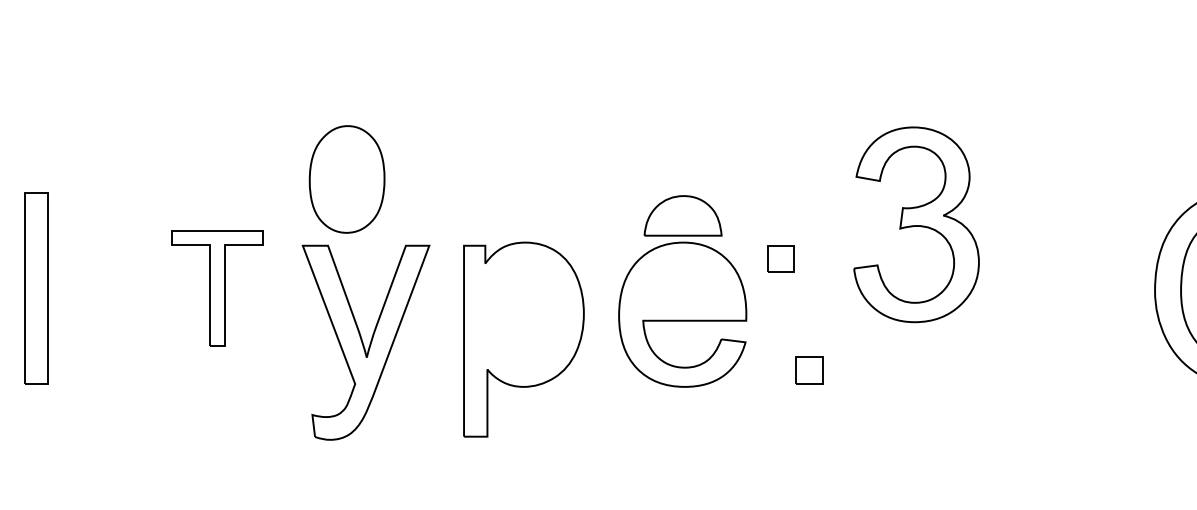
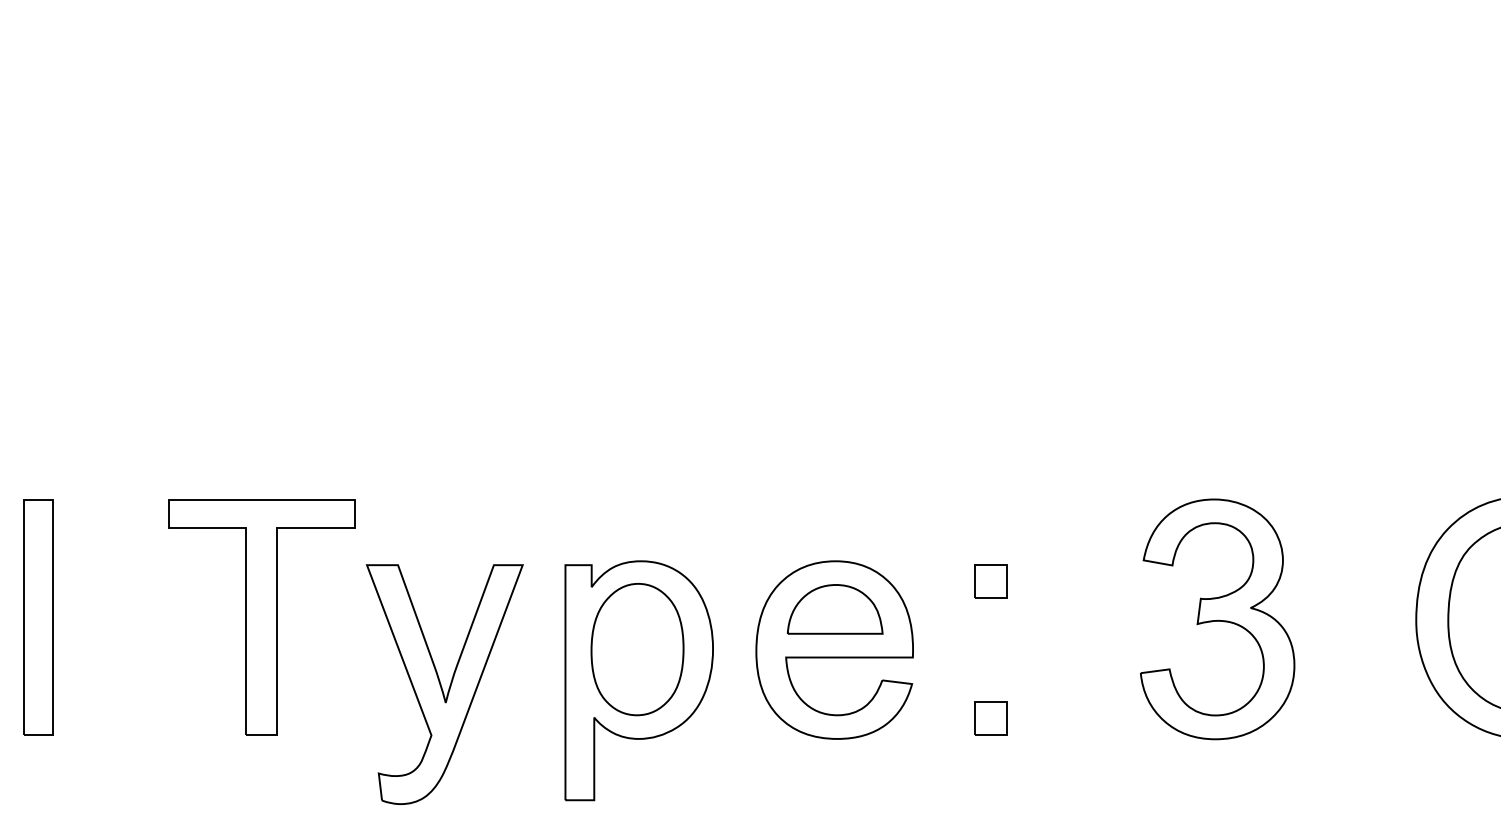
part: (347, 179) -> (637, 649), moved
part: (682, 215) -> (834, 609), moved
part: (916, 224) -> (1217, 619), moved
part: (780, 259) -> (990, 581), moved
part: (217, 288) -> (261, 617), size x1.67

